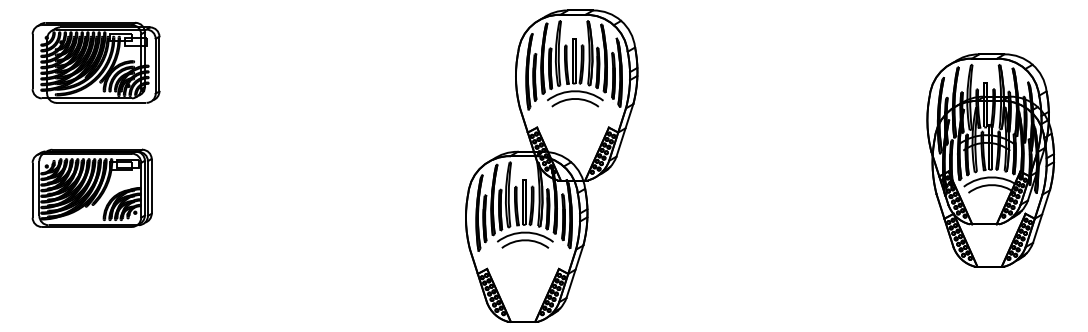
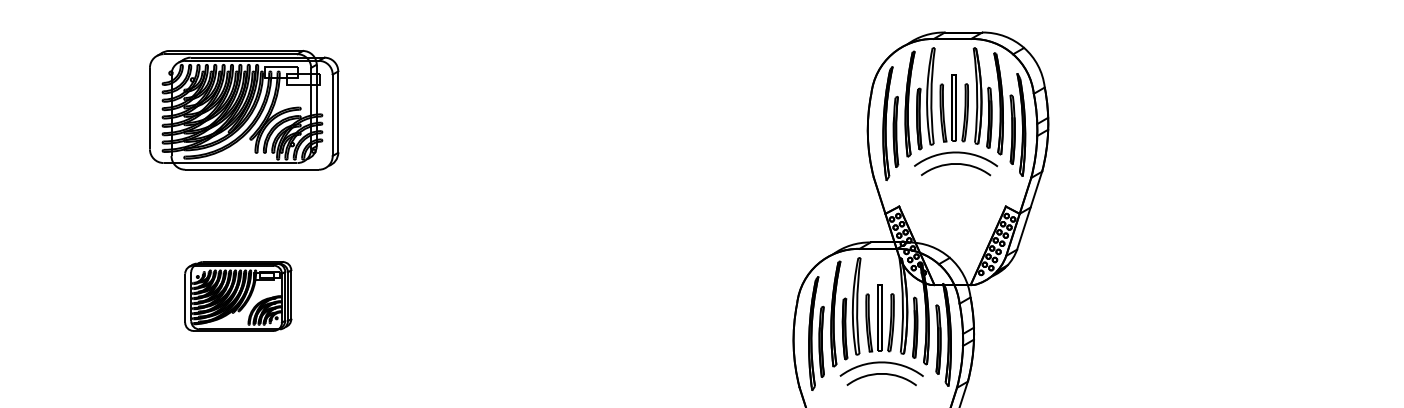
part: (91, 187) -> (237, 295), size x0.6

